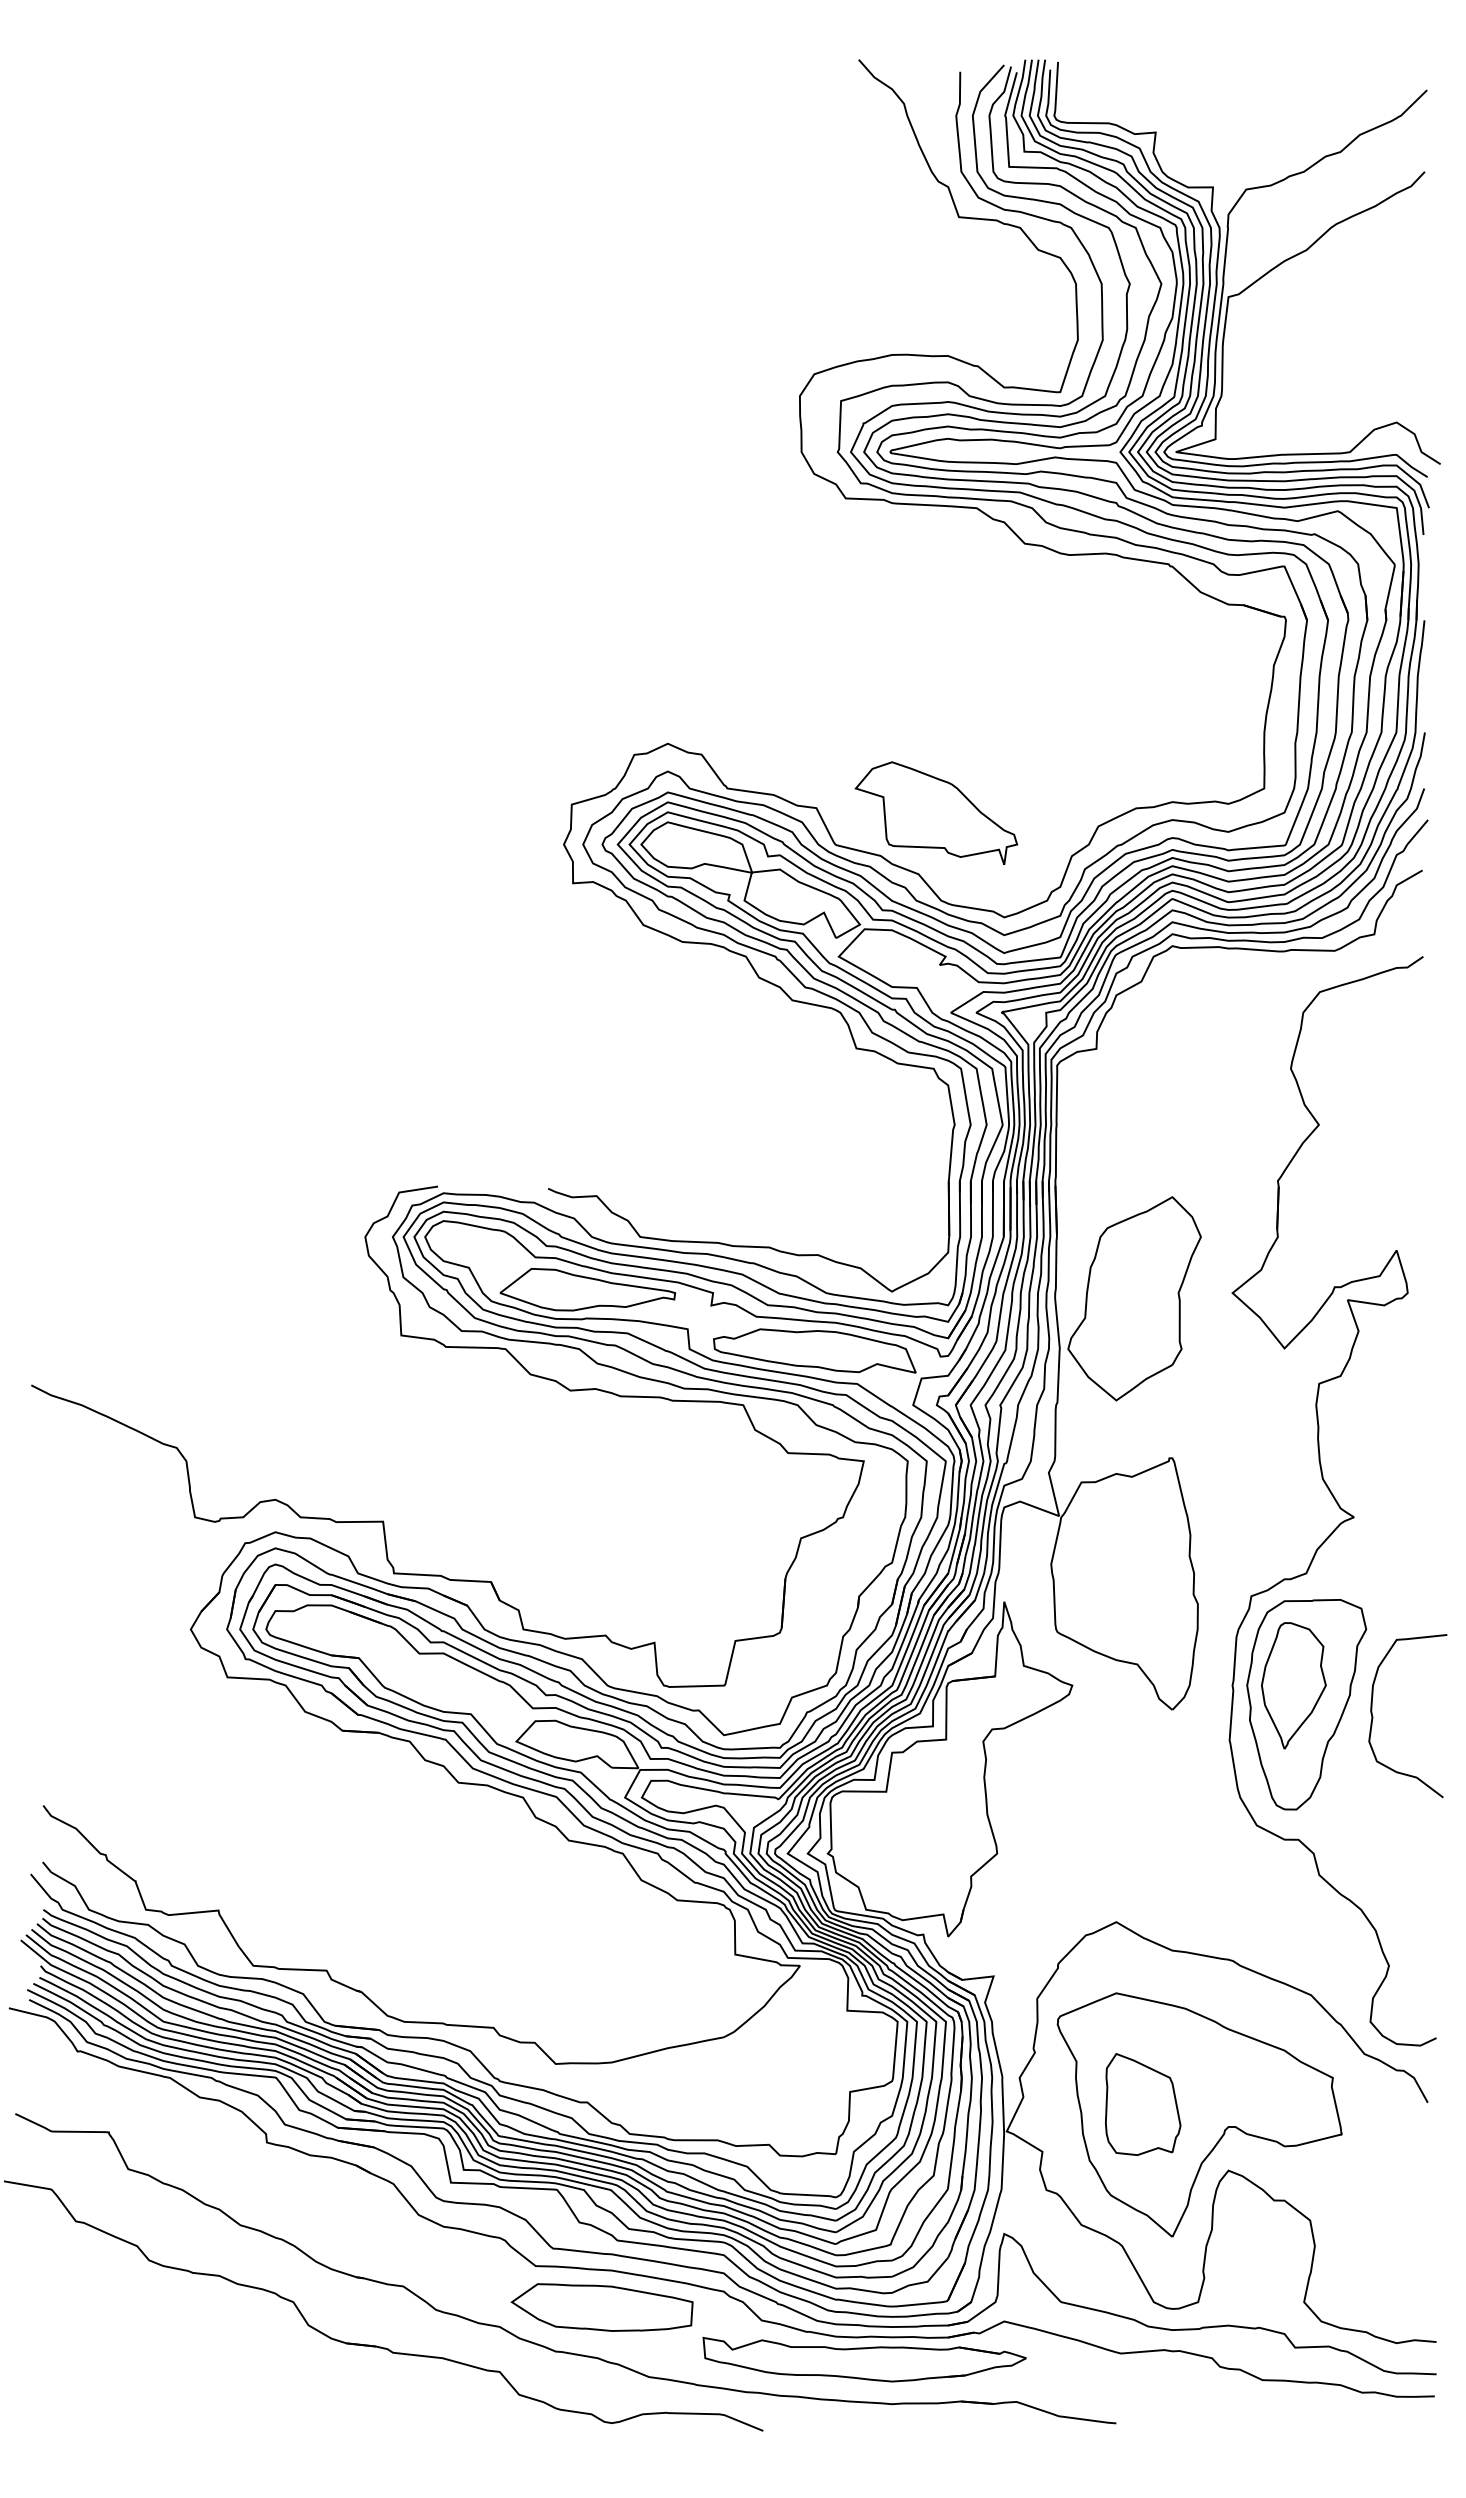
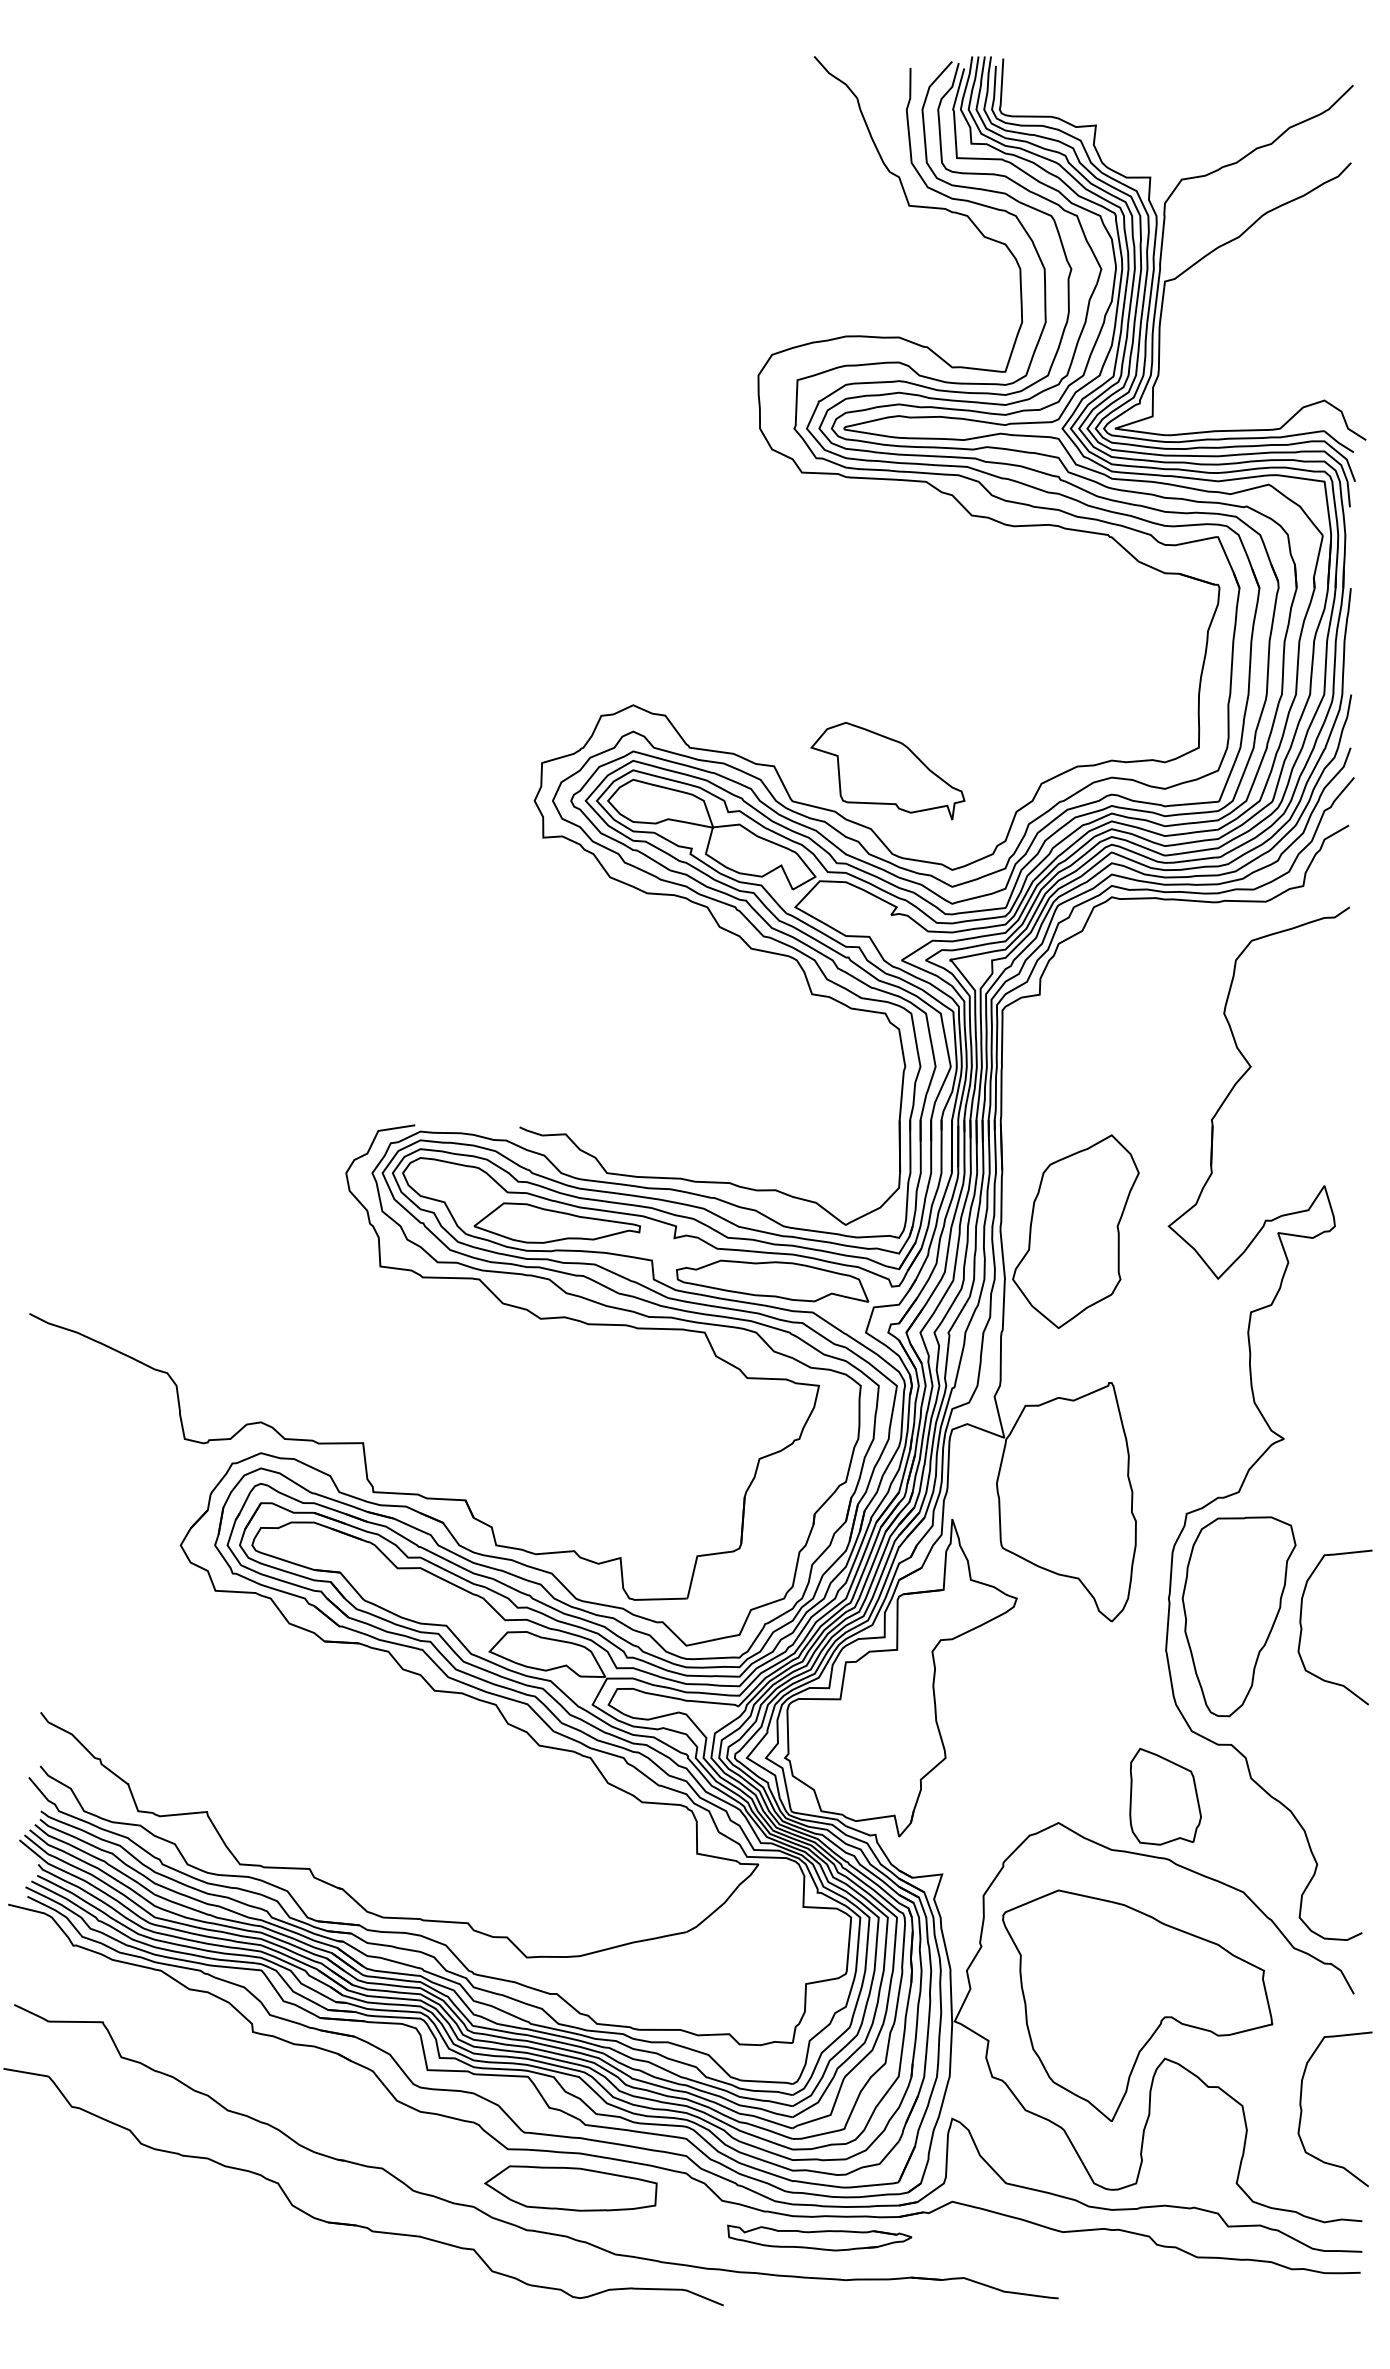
part: (1293, 1685) -> (1226, 1598), removed
part: (1143, 2104) -> (1165, 1796), moved
curve: (1373, 2224) -> (1302, 2109), added
part: (864, 2359) -> (819, 2237), size x0.6

